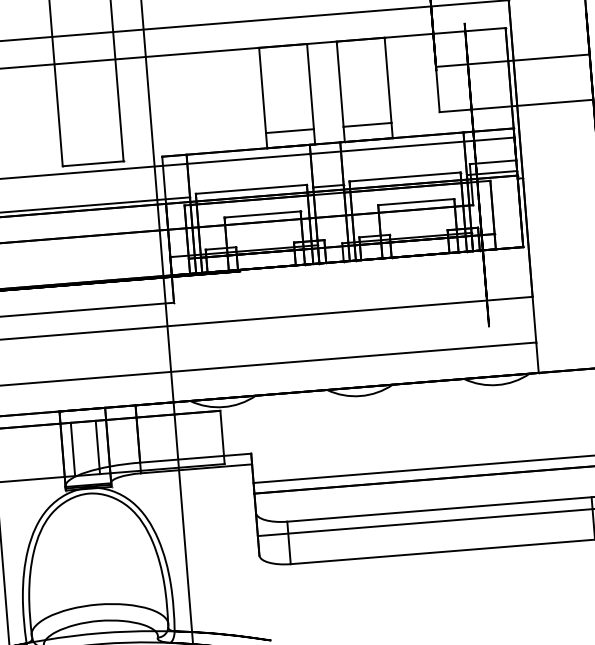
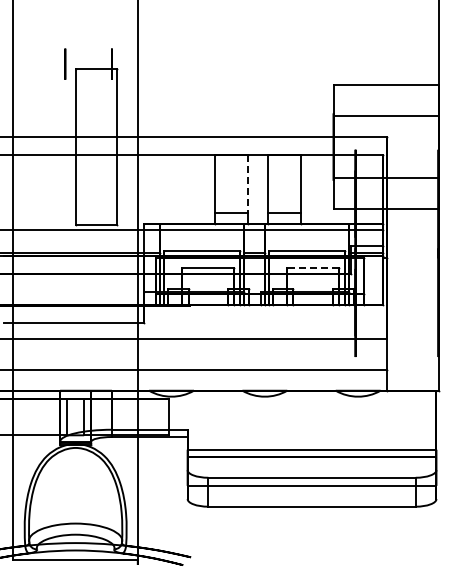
line: (310, 86) -> (247, 184), solid -> dashed
line: (416, 202) -> (313, 268), solid -> dashed

